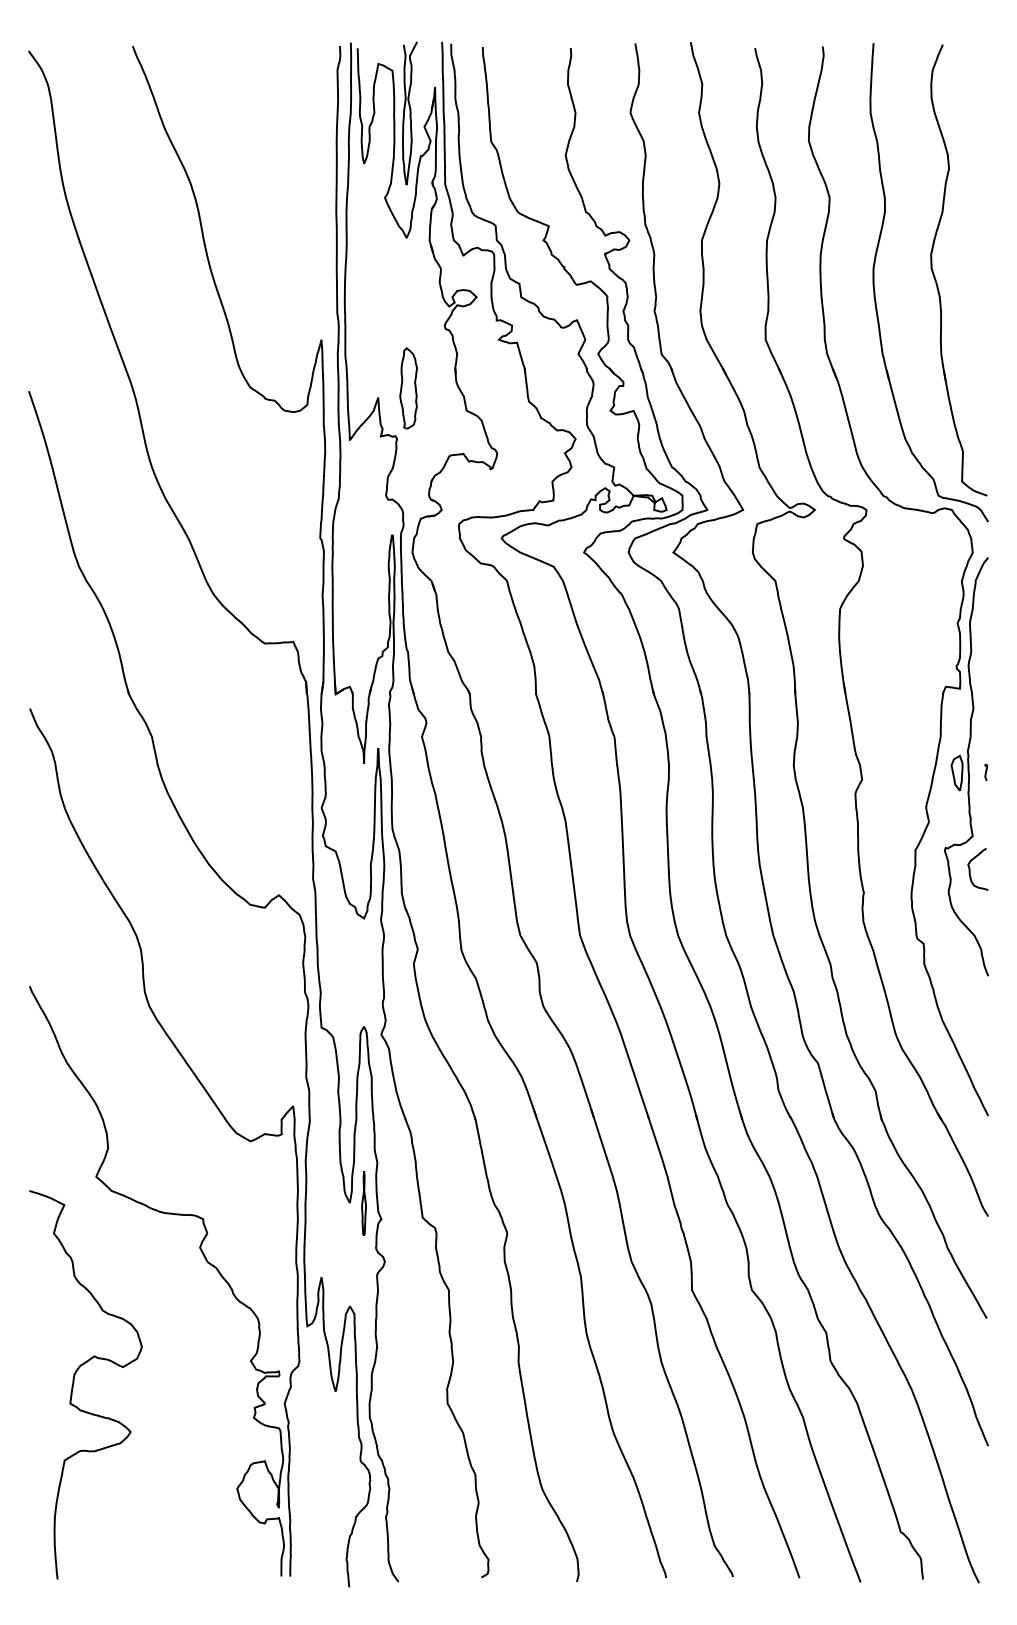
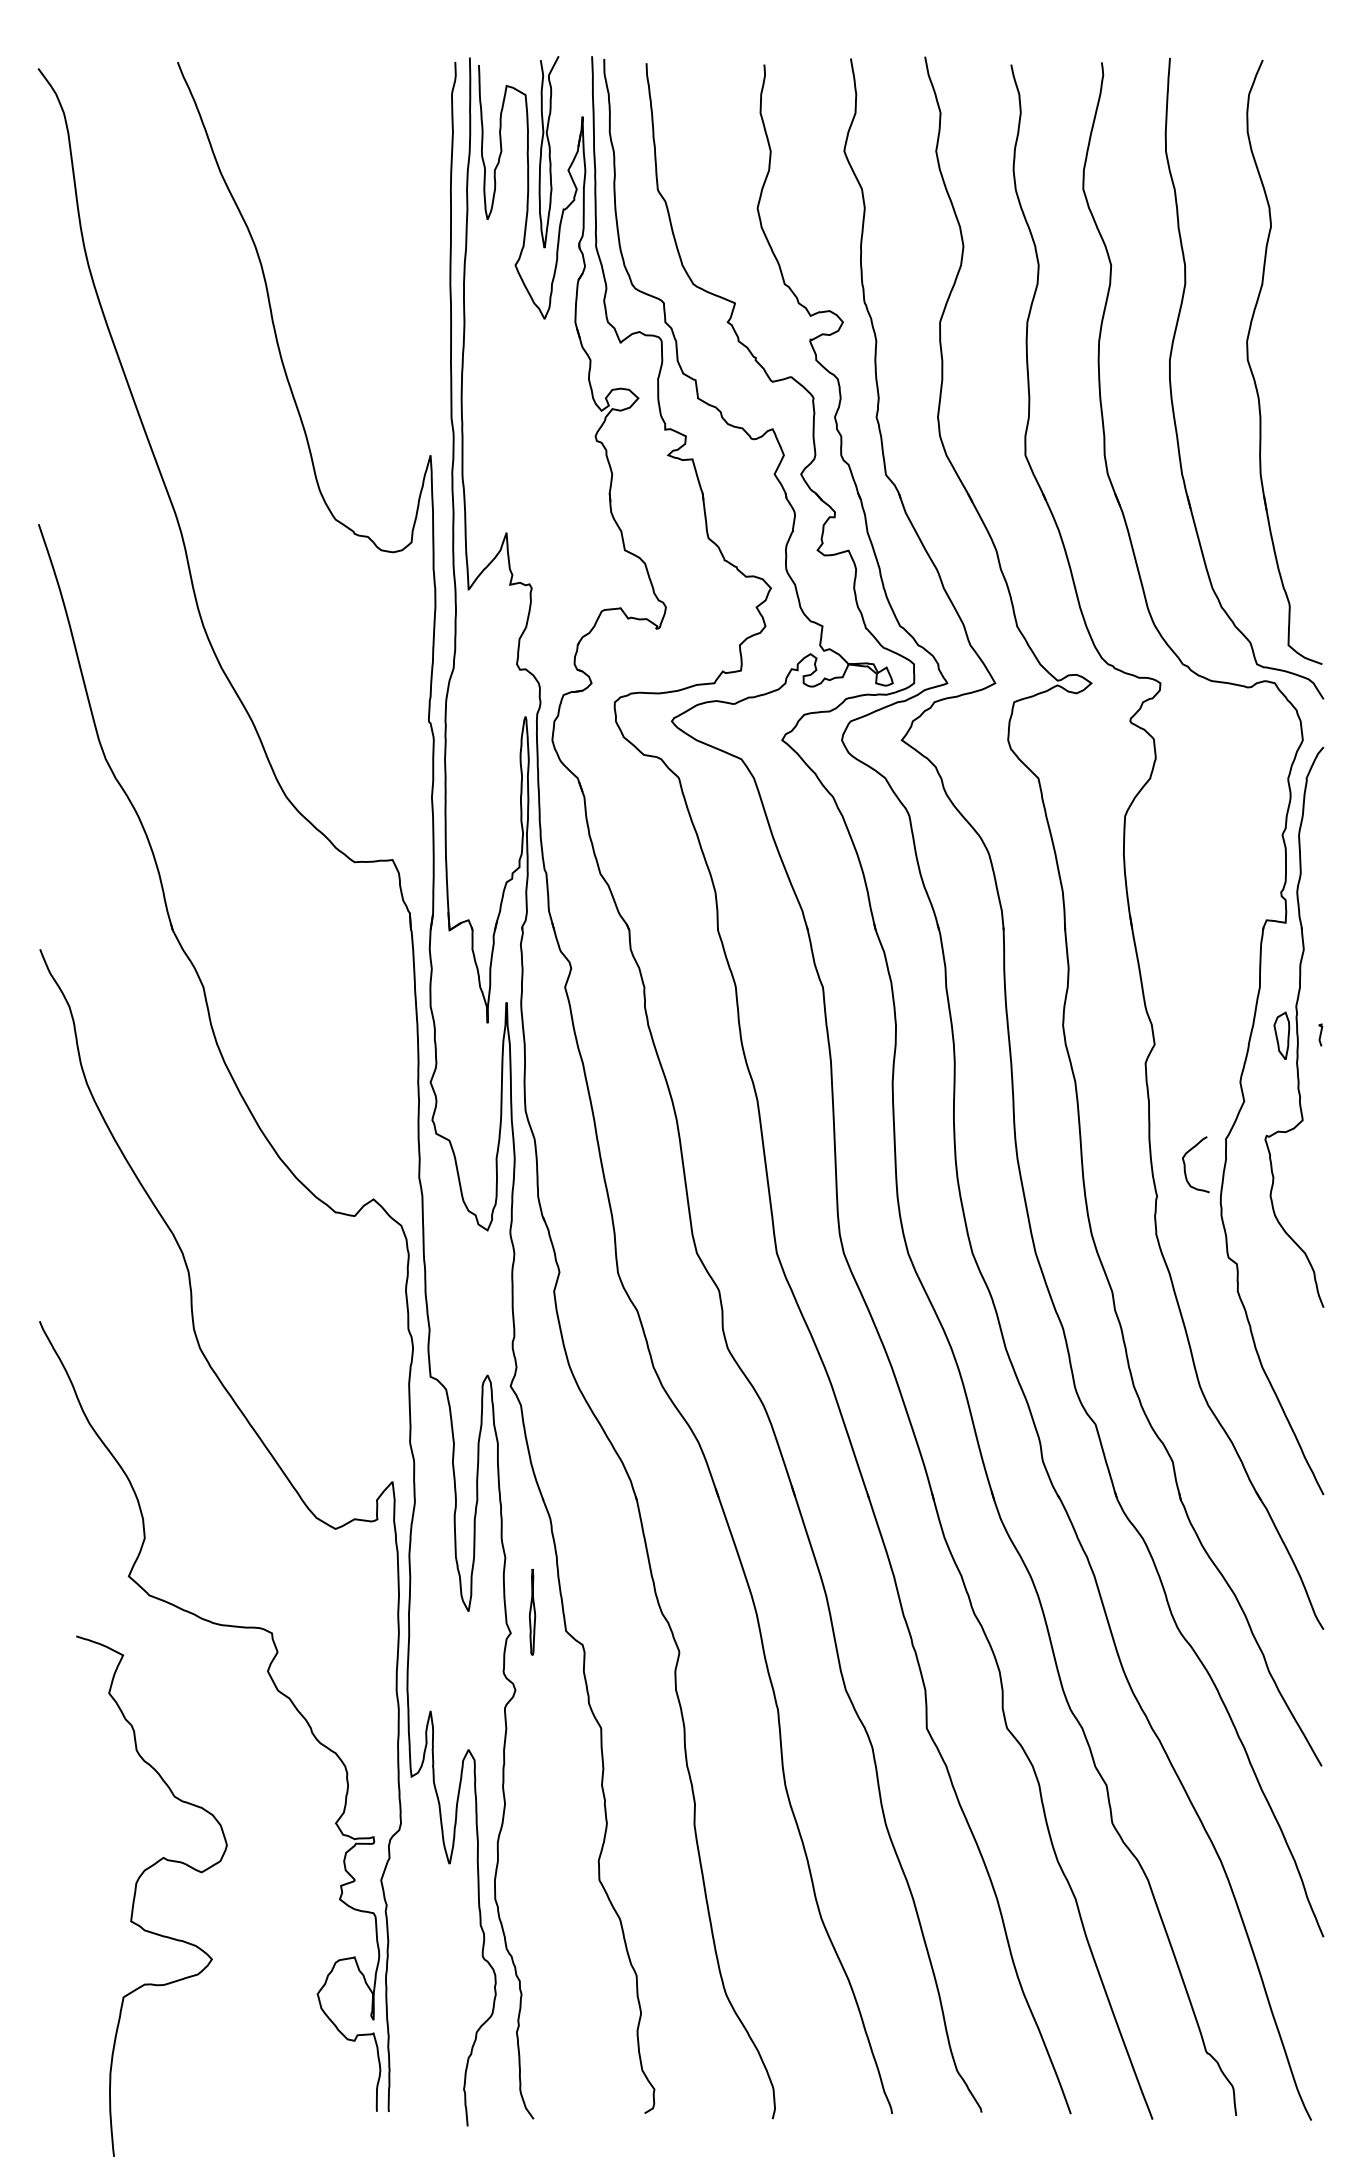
part: (408, 388) -> (547, 520), removed
curve: (970, 869) -> (1185, 1164), moved
part: (364, 1202) -> (532, 1611), moved
curve: (74, 1382) -> (136, 1892), moved

